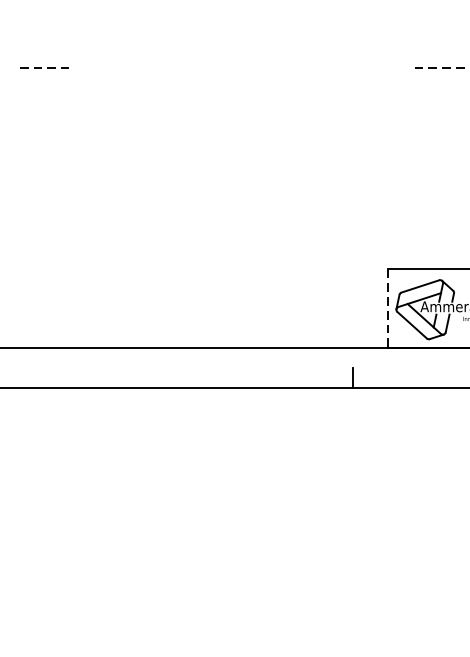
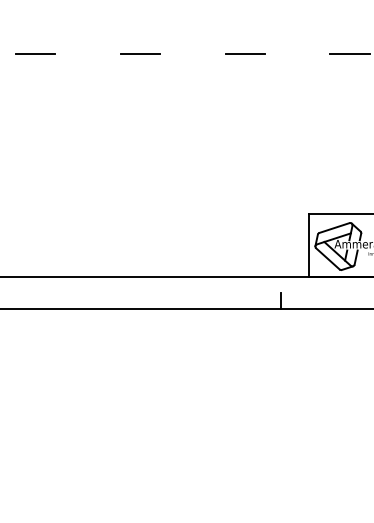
line: (44, 67) -> (35, 53), dashed -> solid
line: (176, 67) -> (140, 53), added
line: (307, 67) -> (244, 53), added
line: (440, 67) -> (350, 53), dashed -> solid
line: (387, 309) -> (308, 246), dashed -> solid

